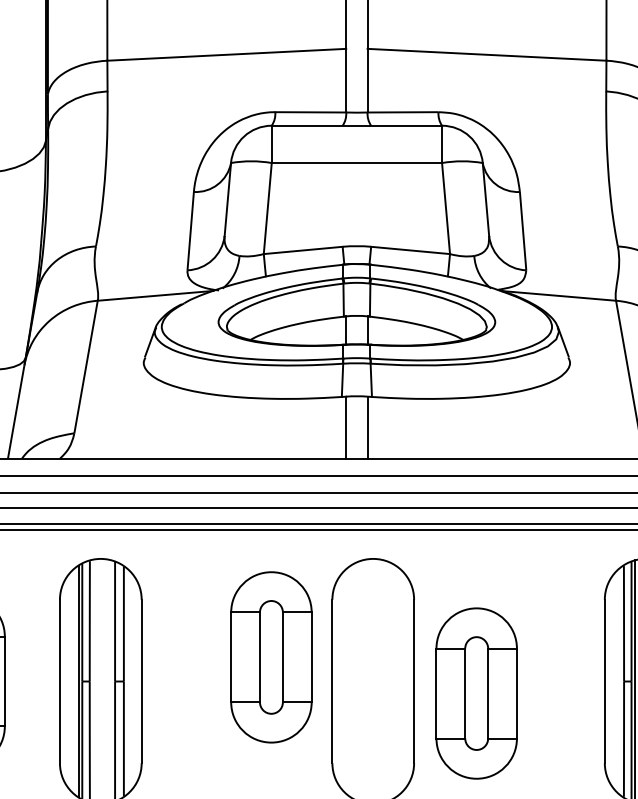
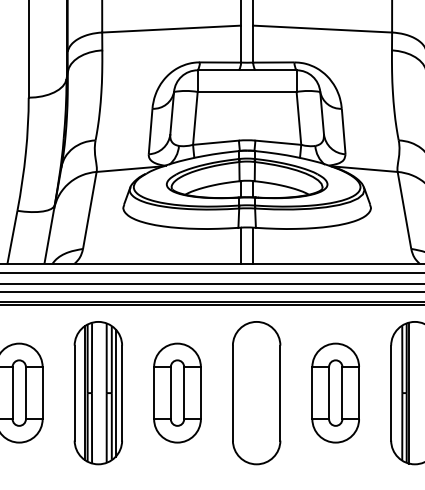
part: (271, 656) -> (177, 392), moved
line: (131, 680) -> (116, 392), added
part: (476, 692) -> (335, 392), moved

